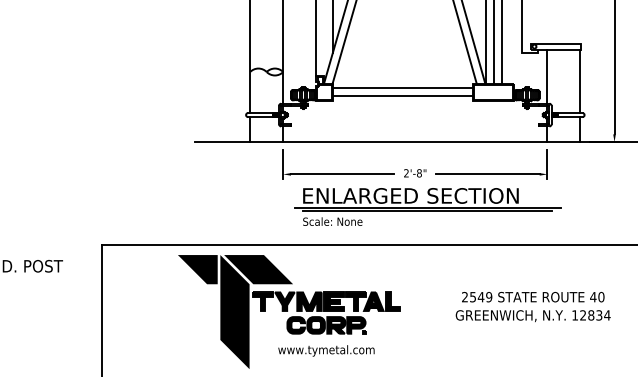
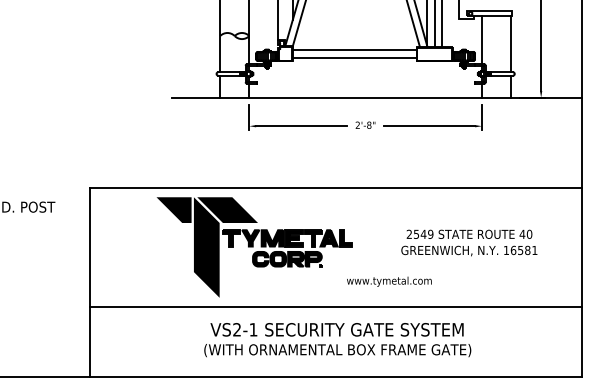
part: (427, 206) -> (376, 154), removed
text: (594, 315) -> (523, 250), 12834 -> 16581
text: (326, 350) -> (389, 281), moved

